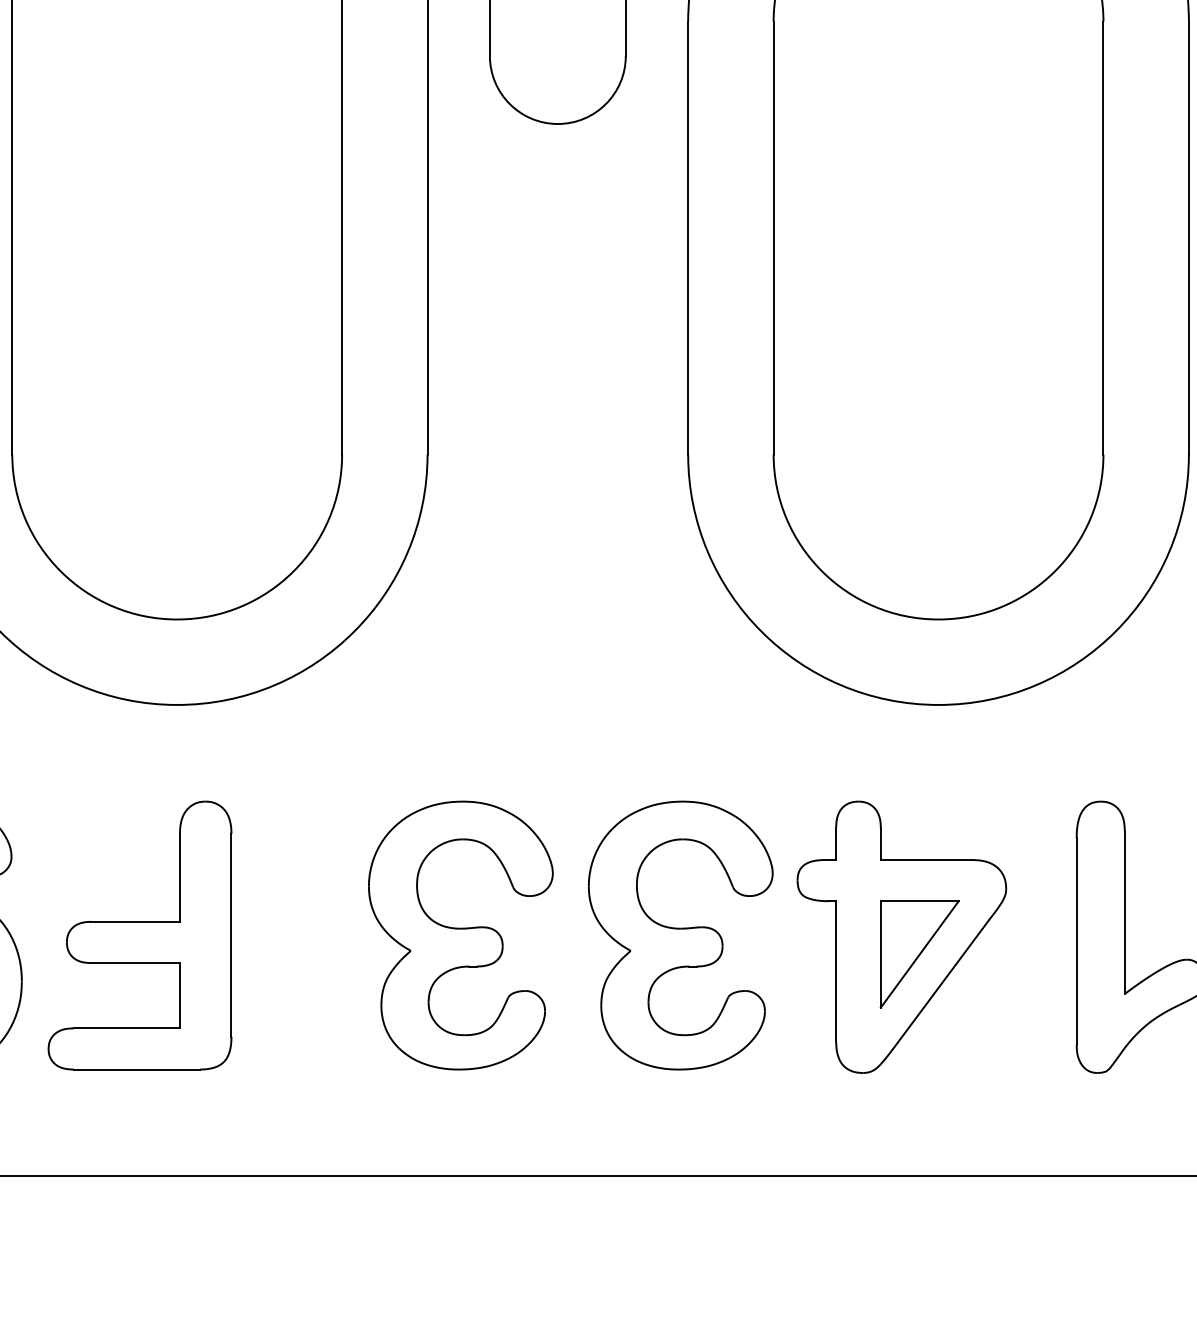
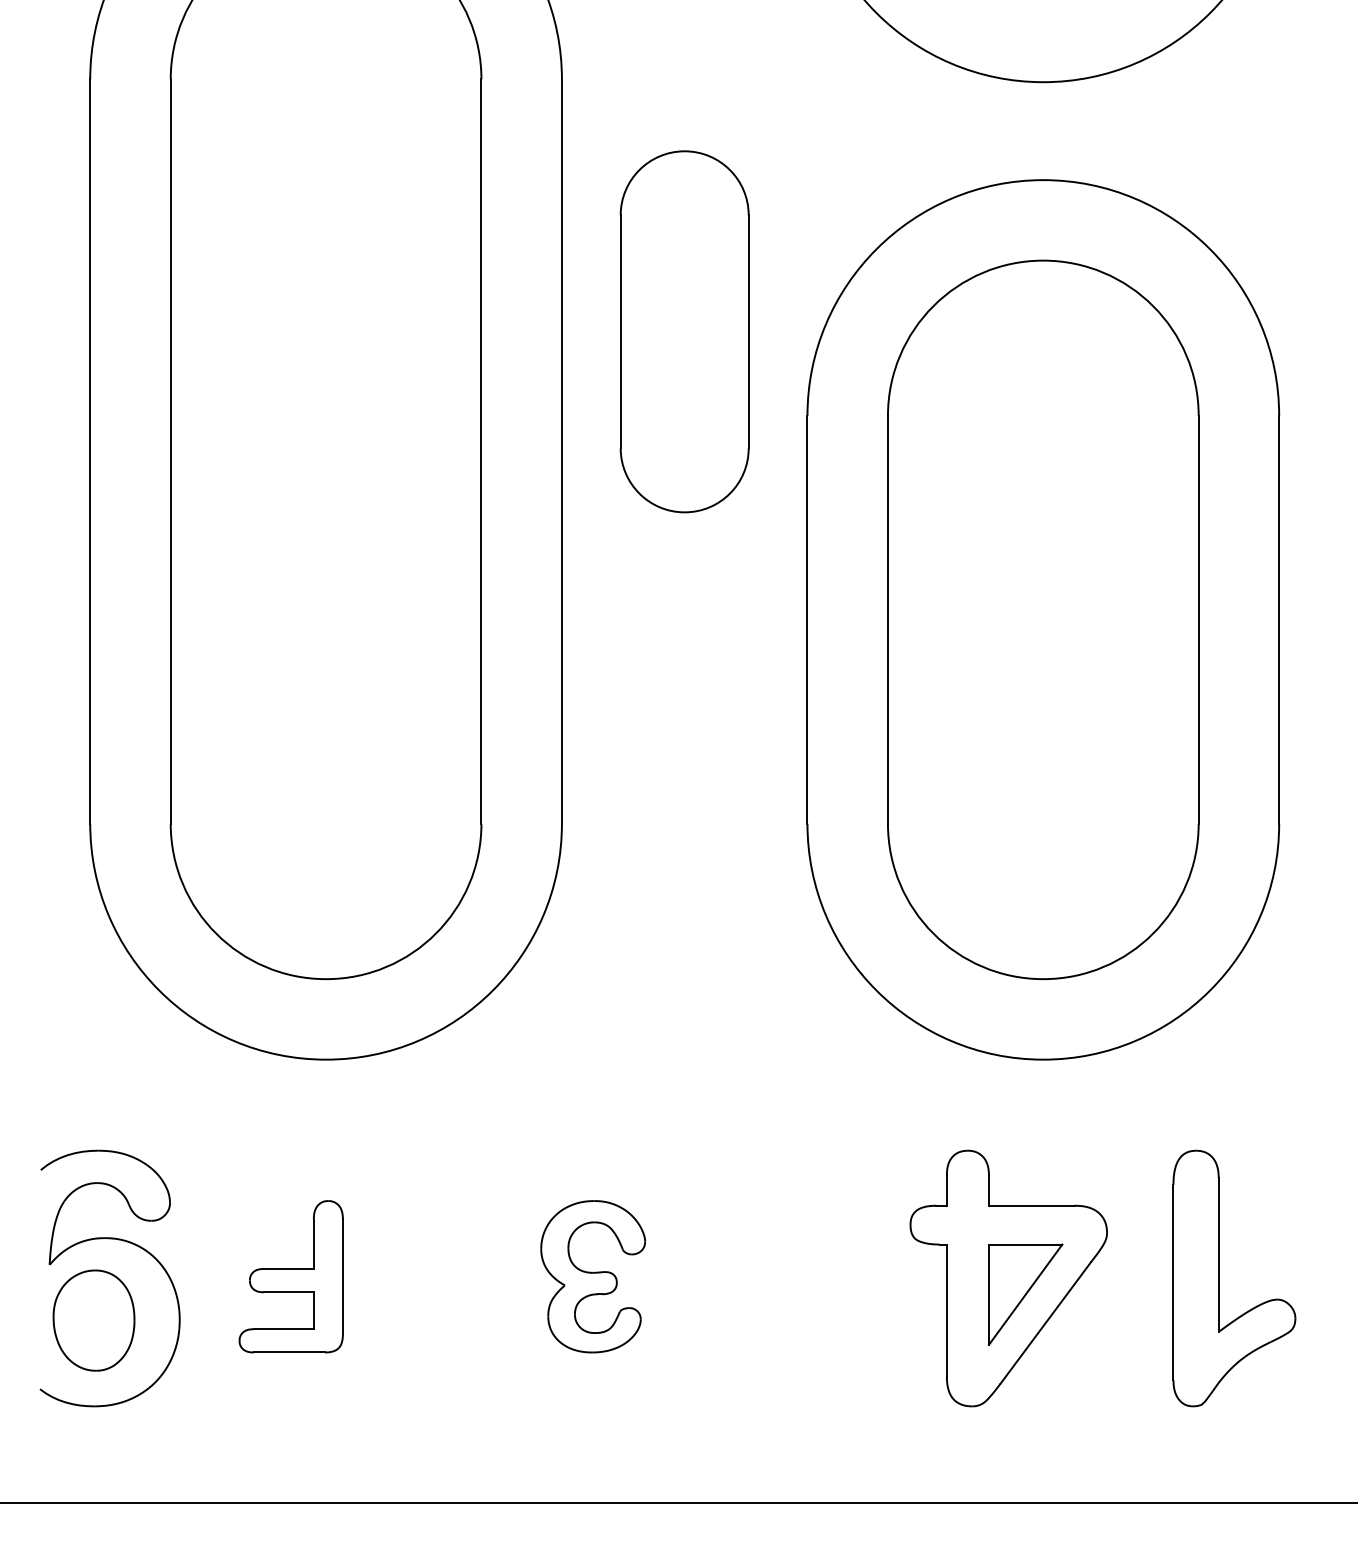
part: (140, 935) -> (291, 1276), size x0.6
part: (459, 935) -> (592, 1276), size x0.6
part: (680, 935) -> (800, 1276), removed

